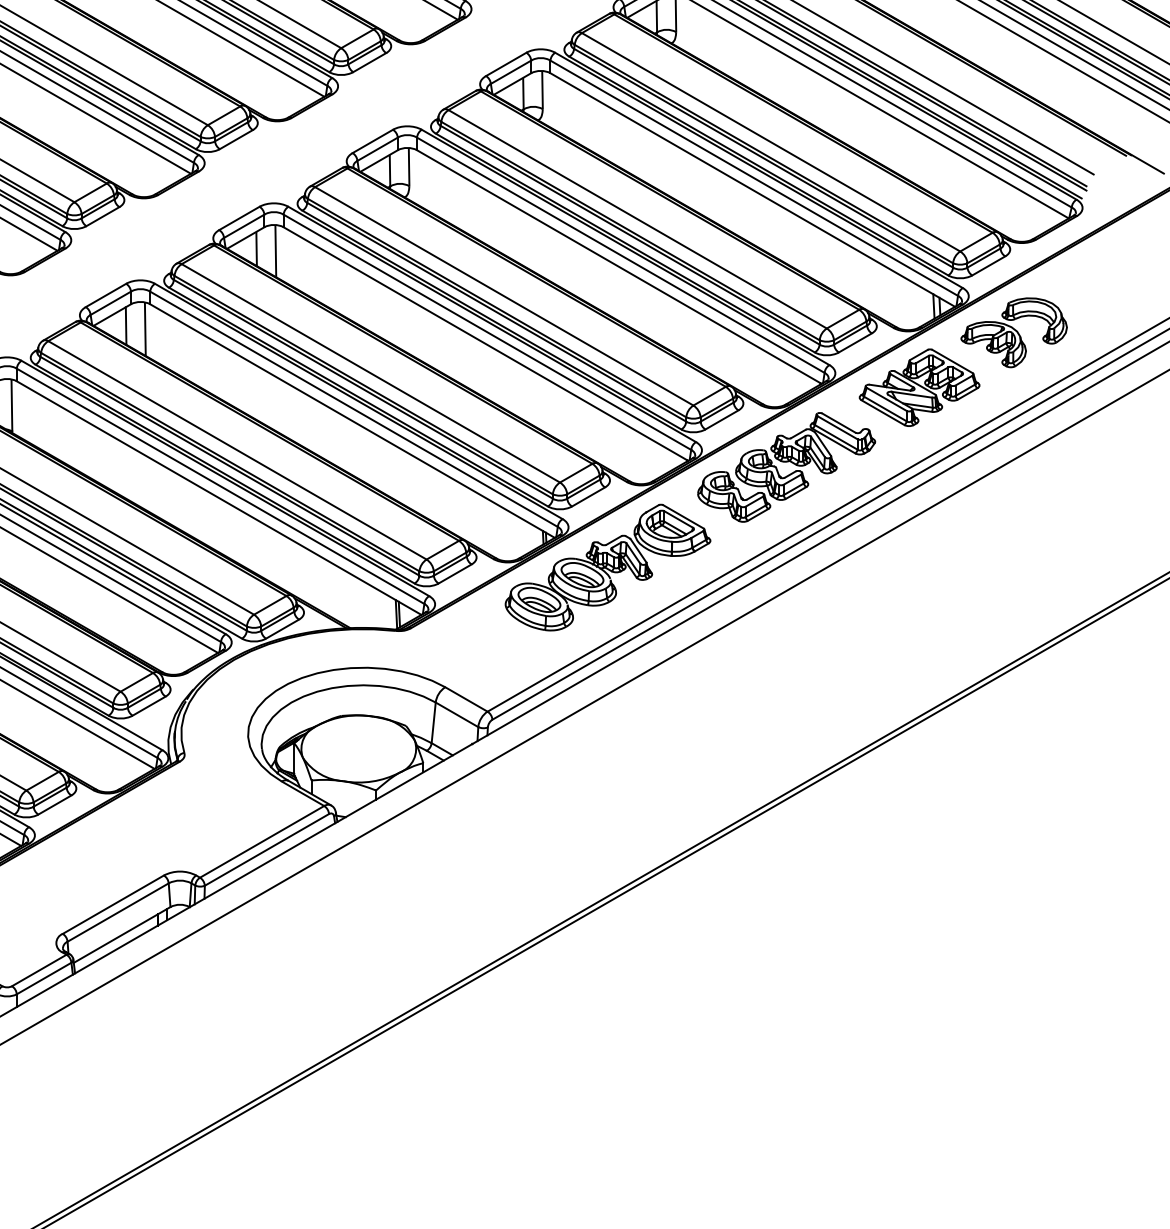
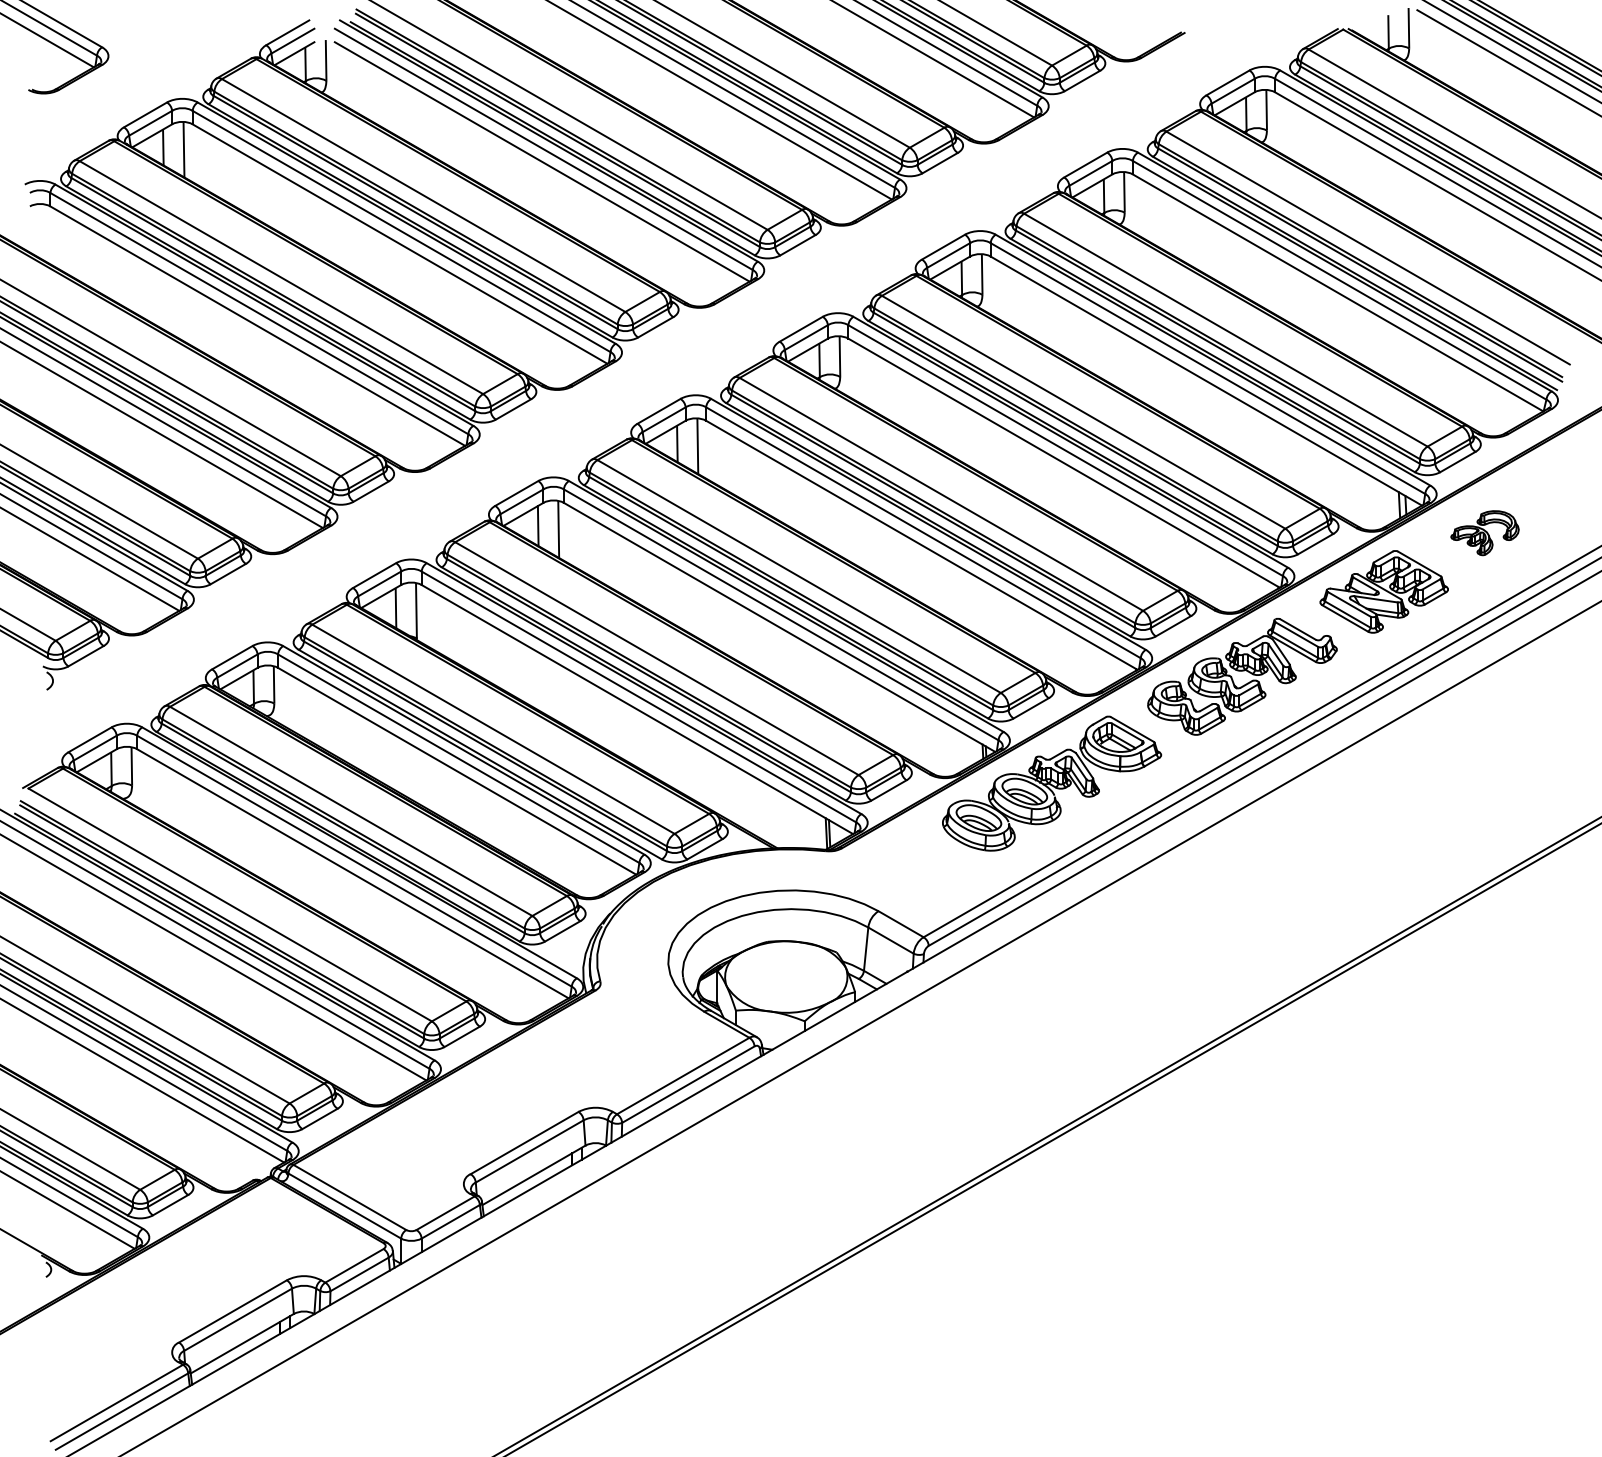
part: (1013, 332) -> (1484, 532), size x0.6

